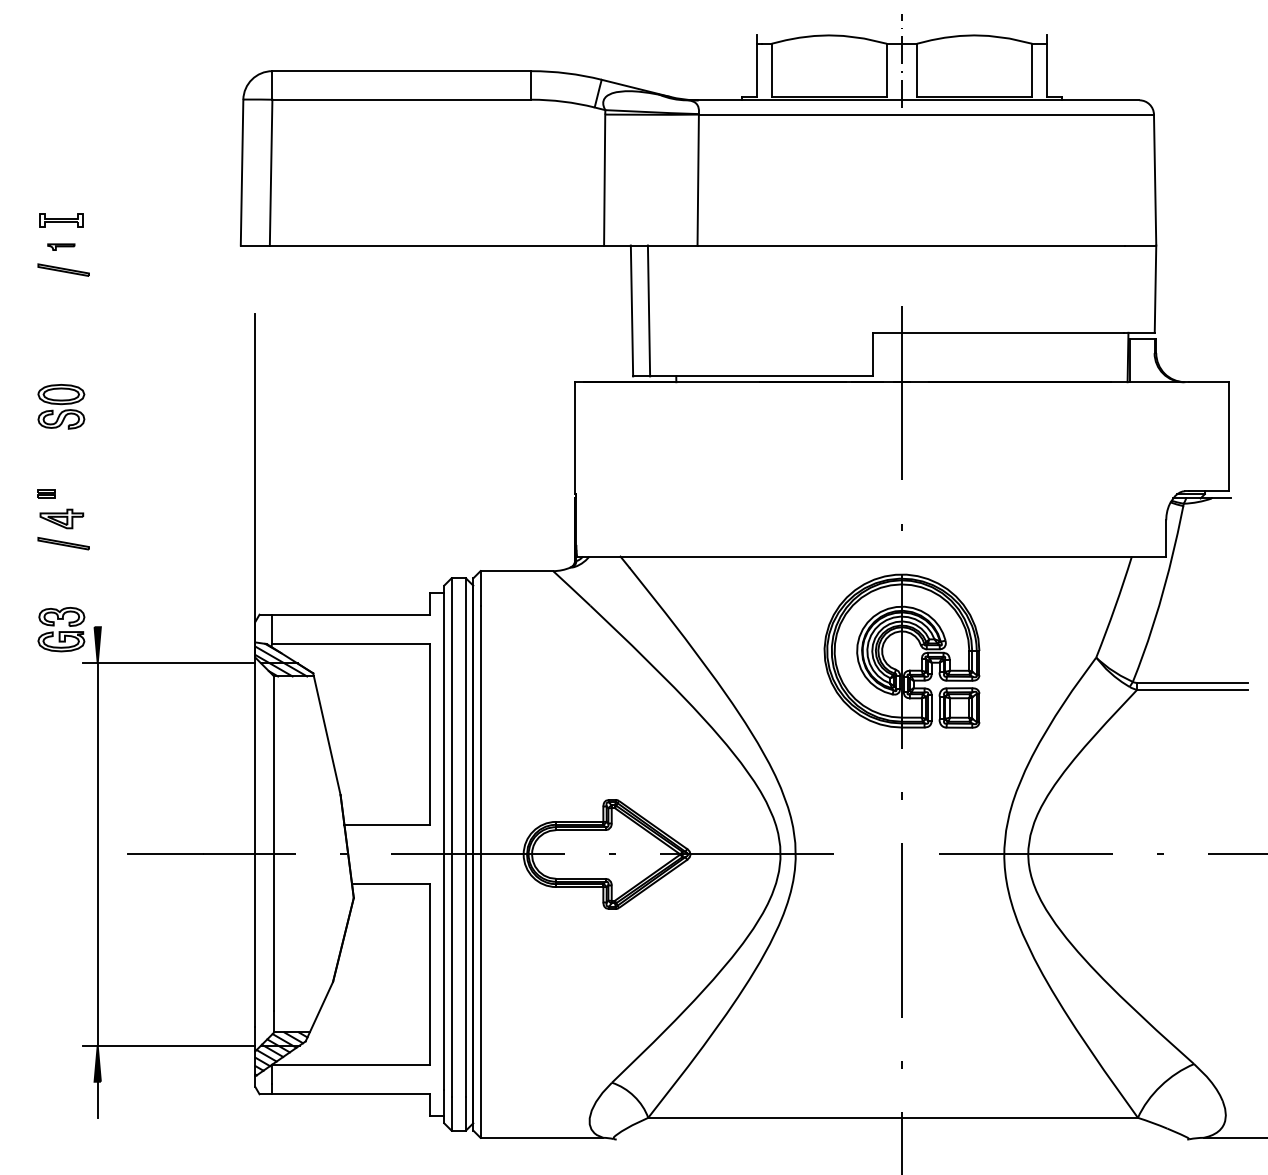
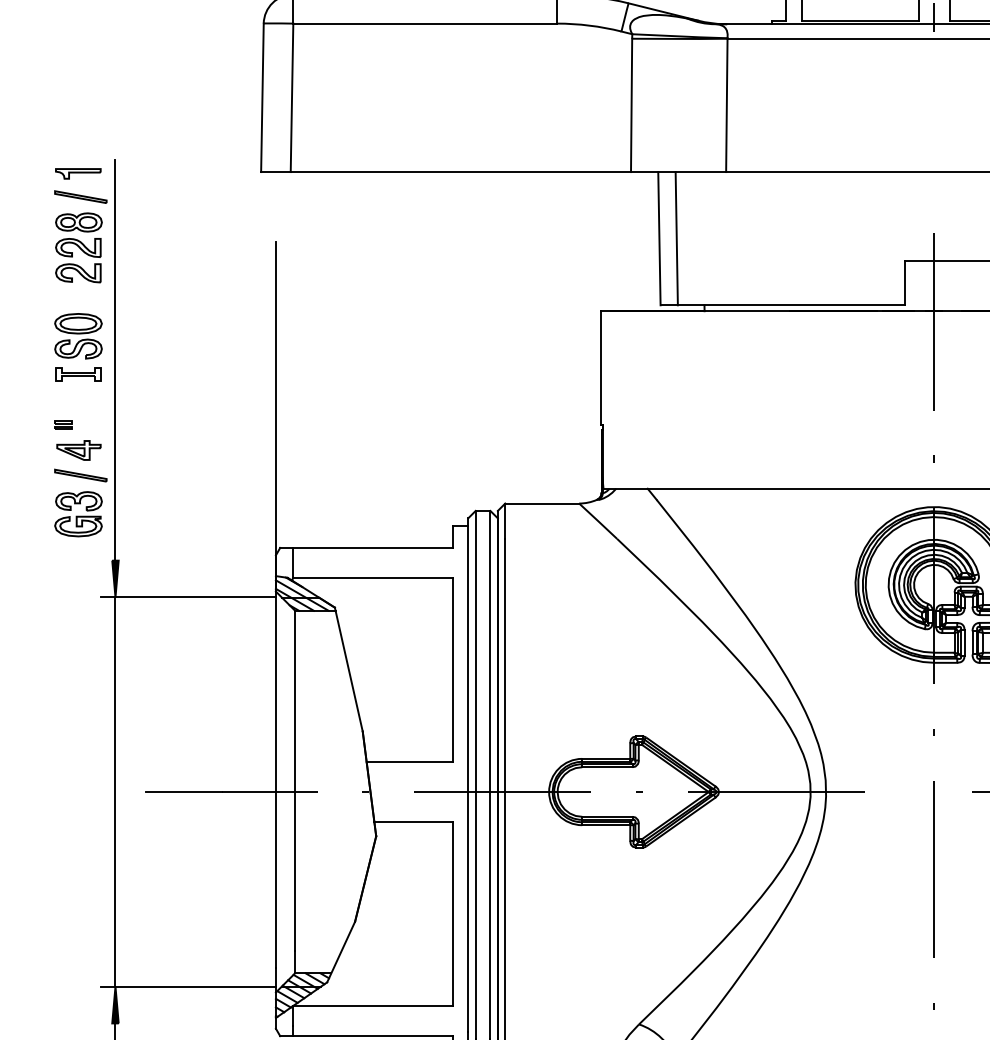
part: (61, 220) -> (78, 374), moved
part: (61, 246) -> (78, 173), size x1.67
part: (61, 319) -> (78, 247), added
line: (97, 430) -> (115, 360), added
part: (61, 629) -> (78, 514), moved

